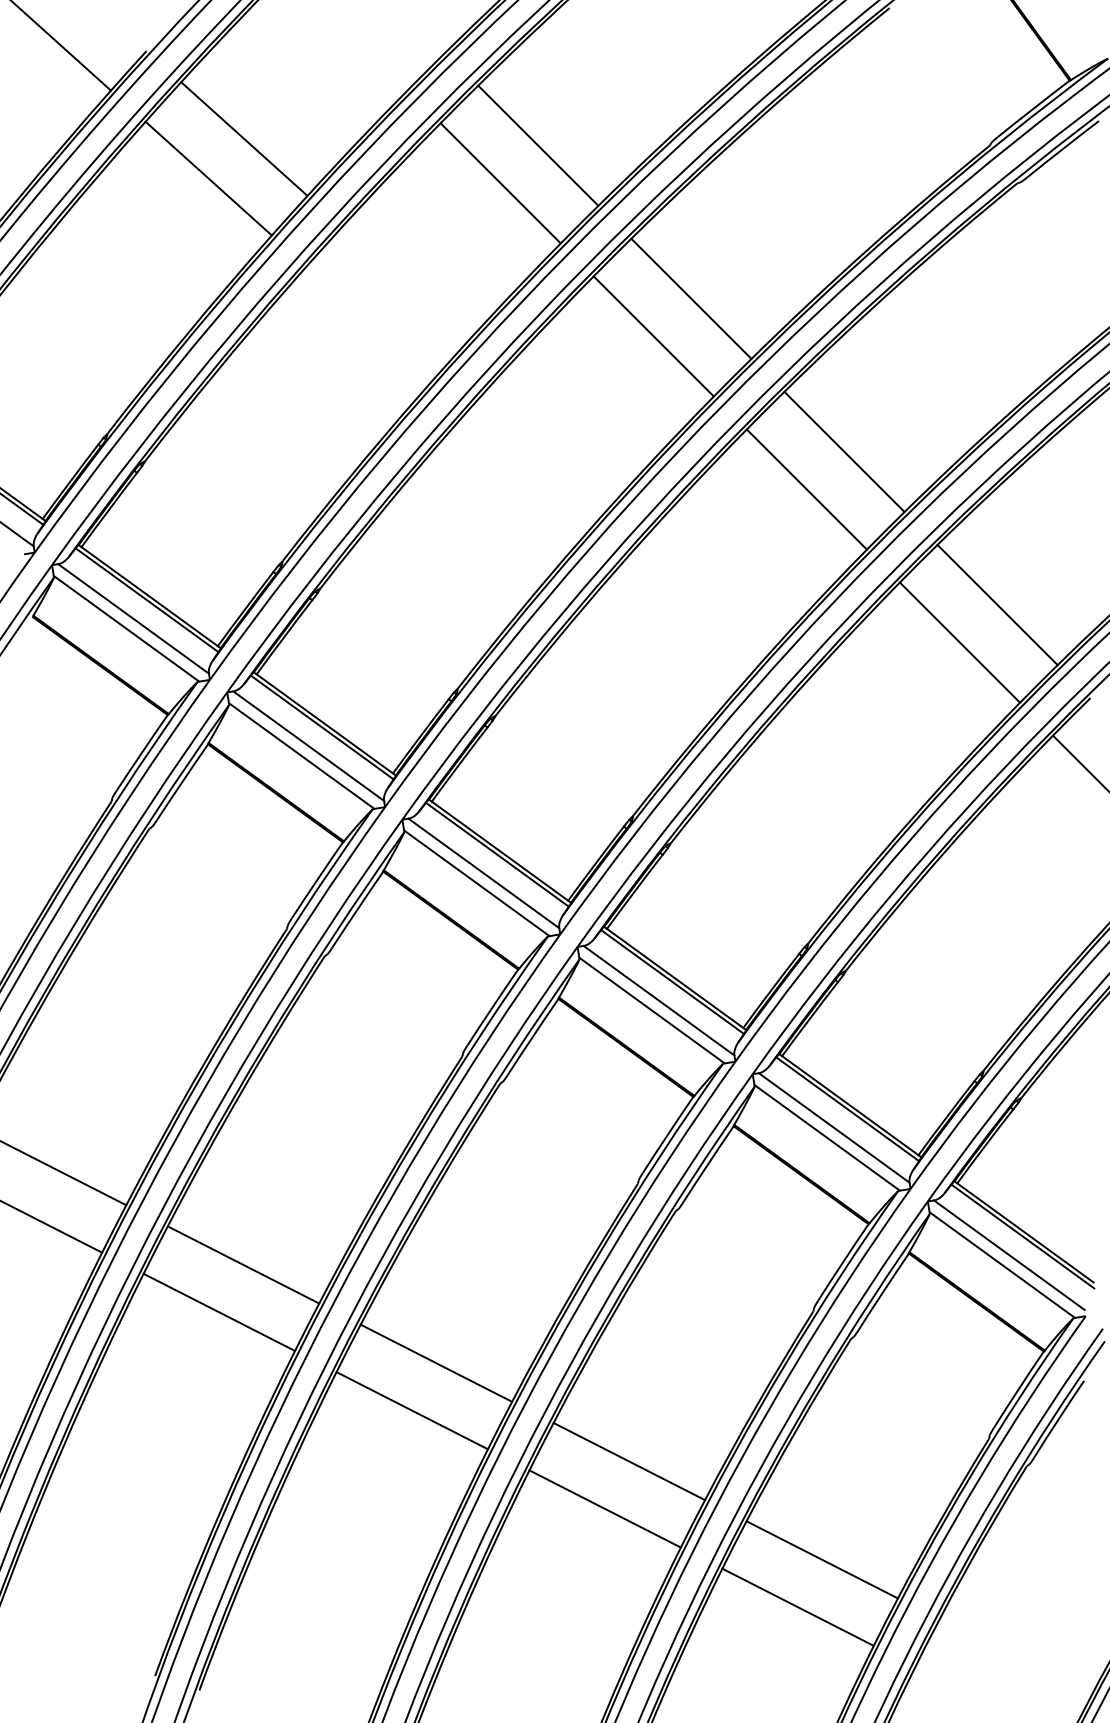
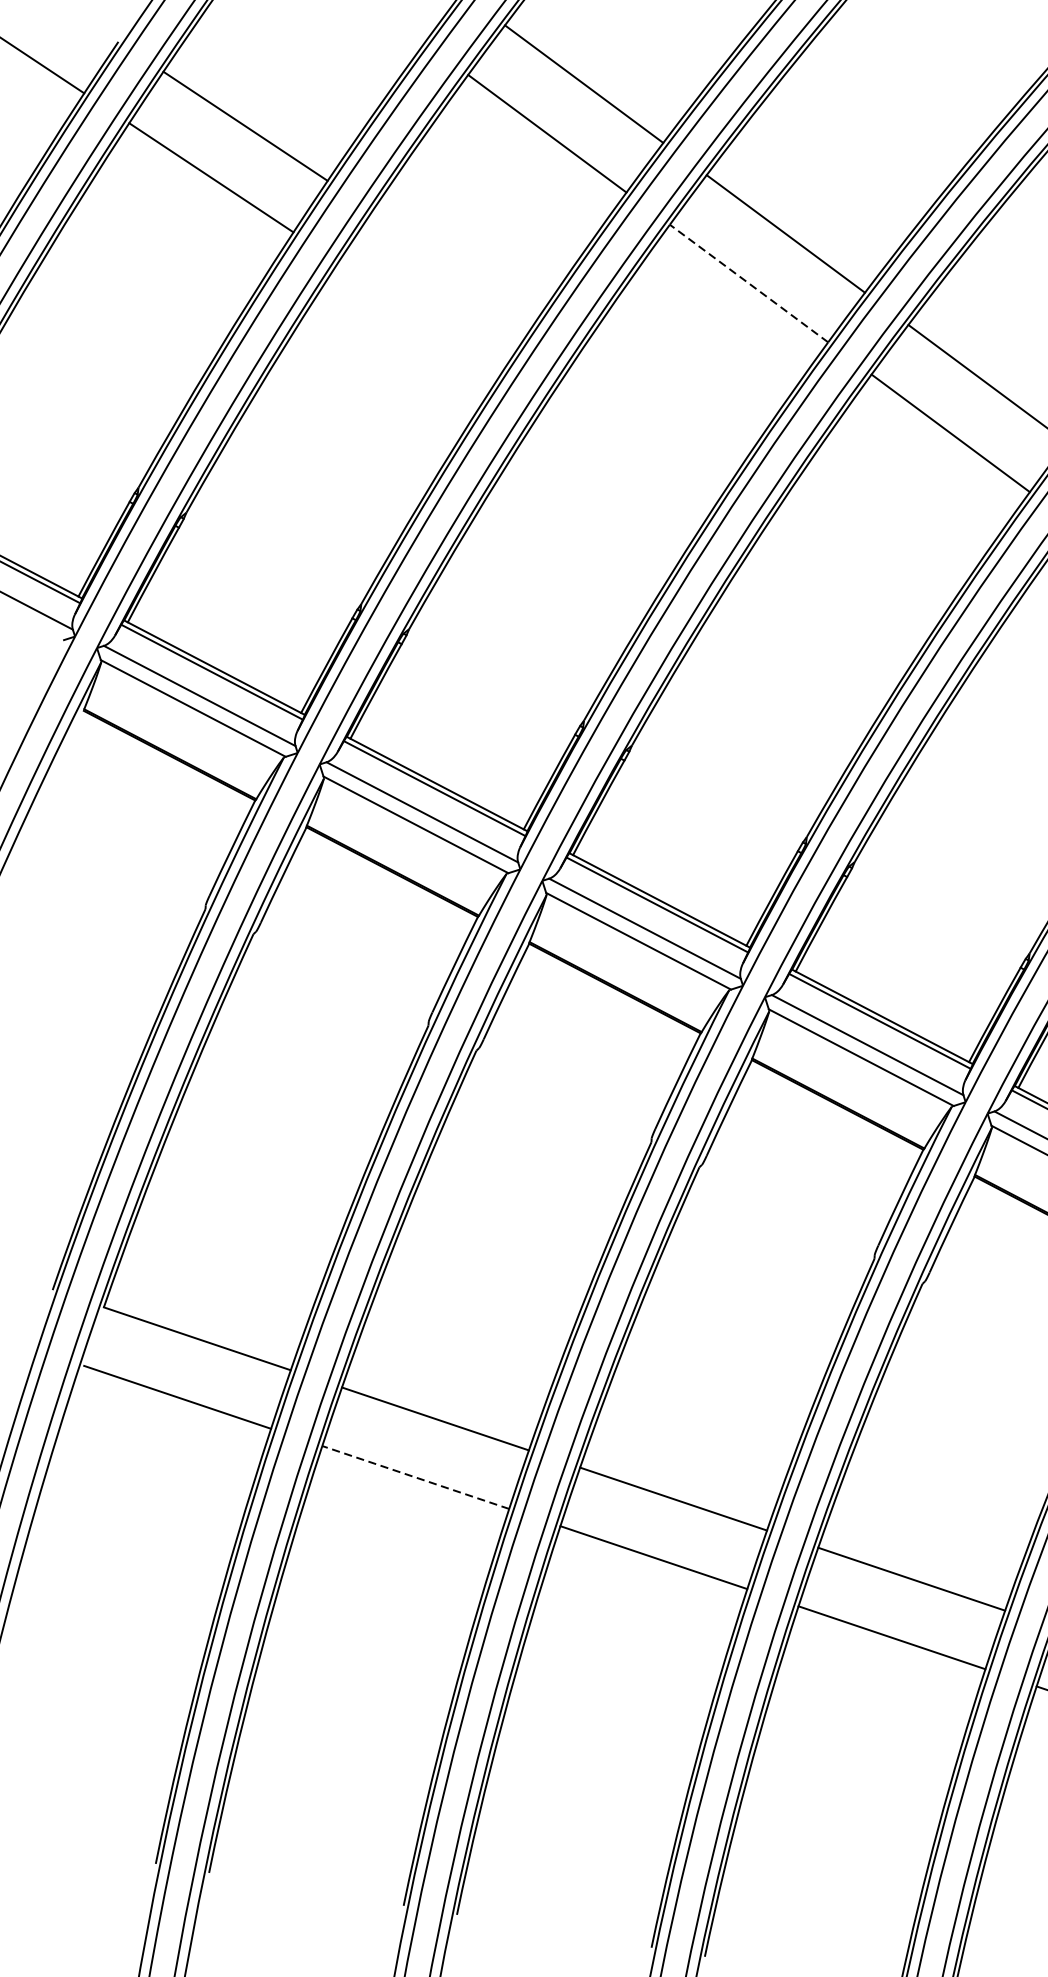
line: (653, 336) -> (748, 283), solid -> dashed
line: (219, 1312) -> (415, 1477), solid -> dashed

